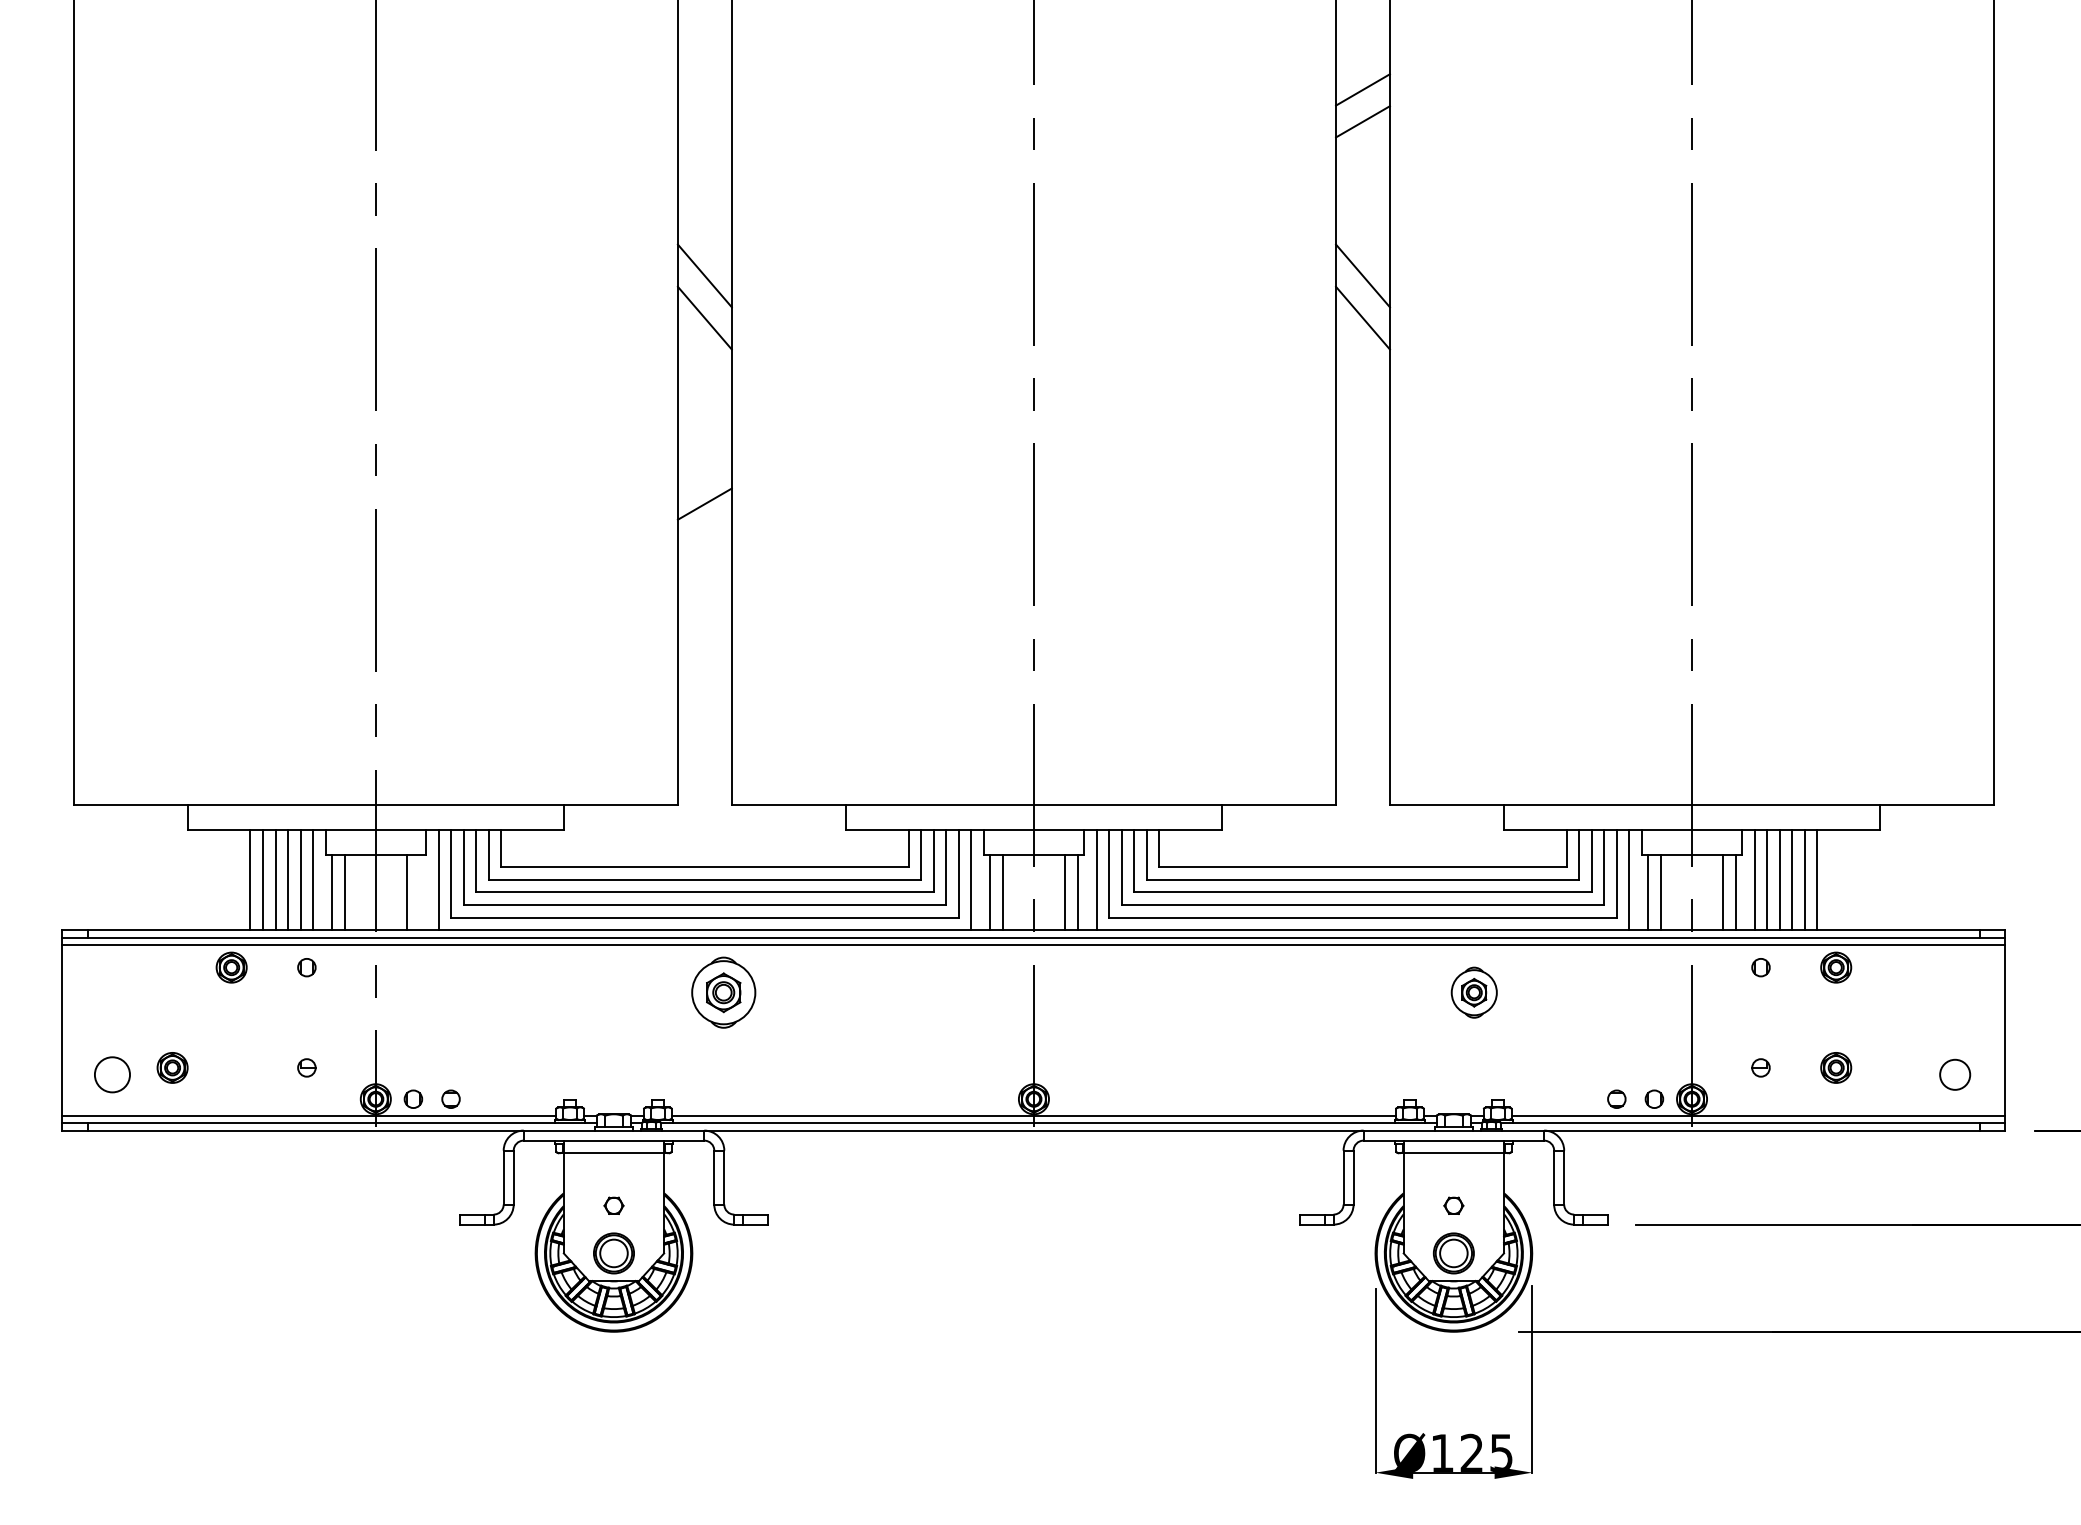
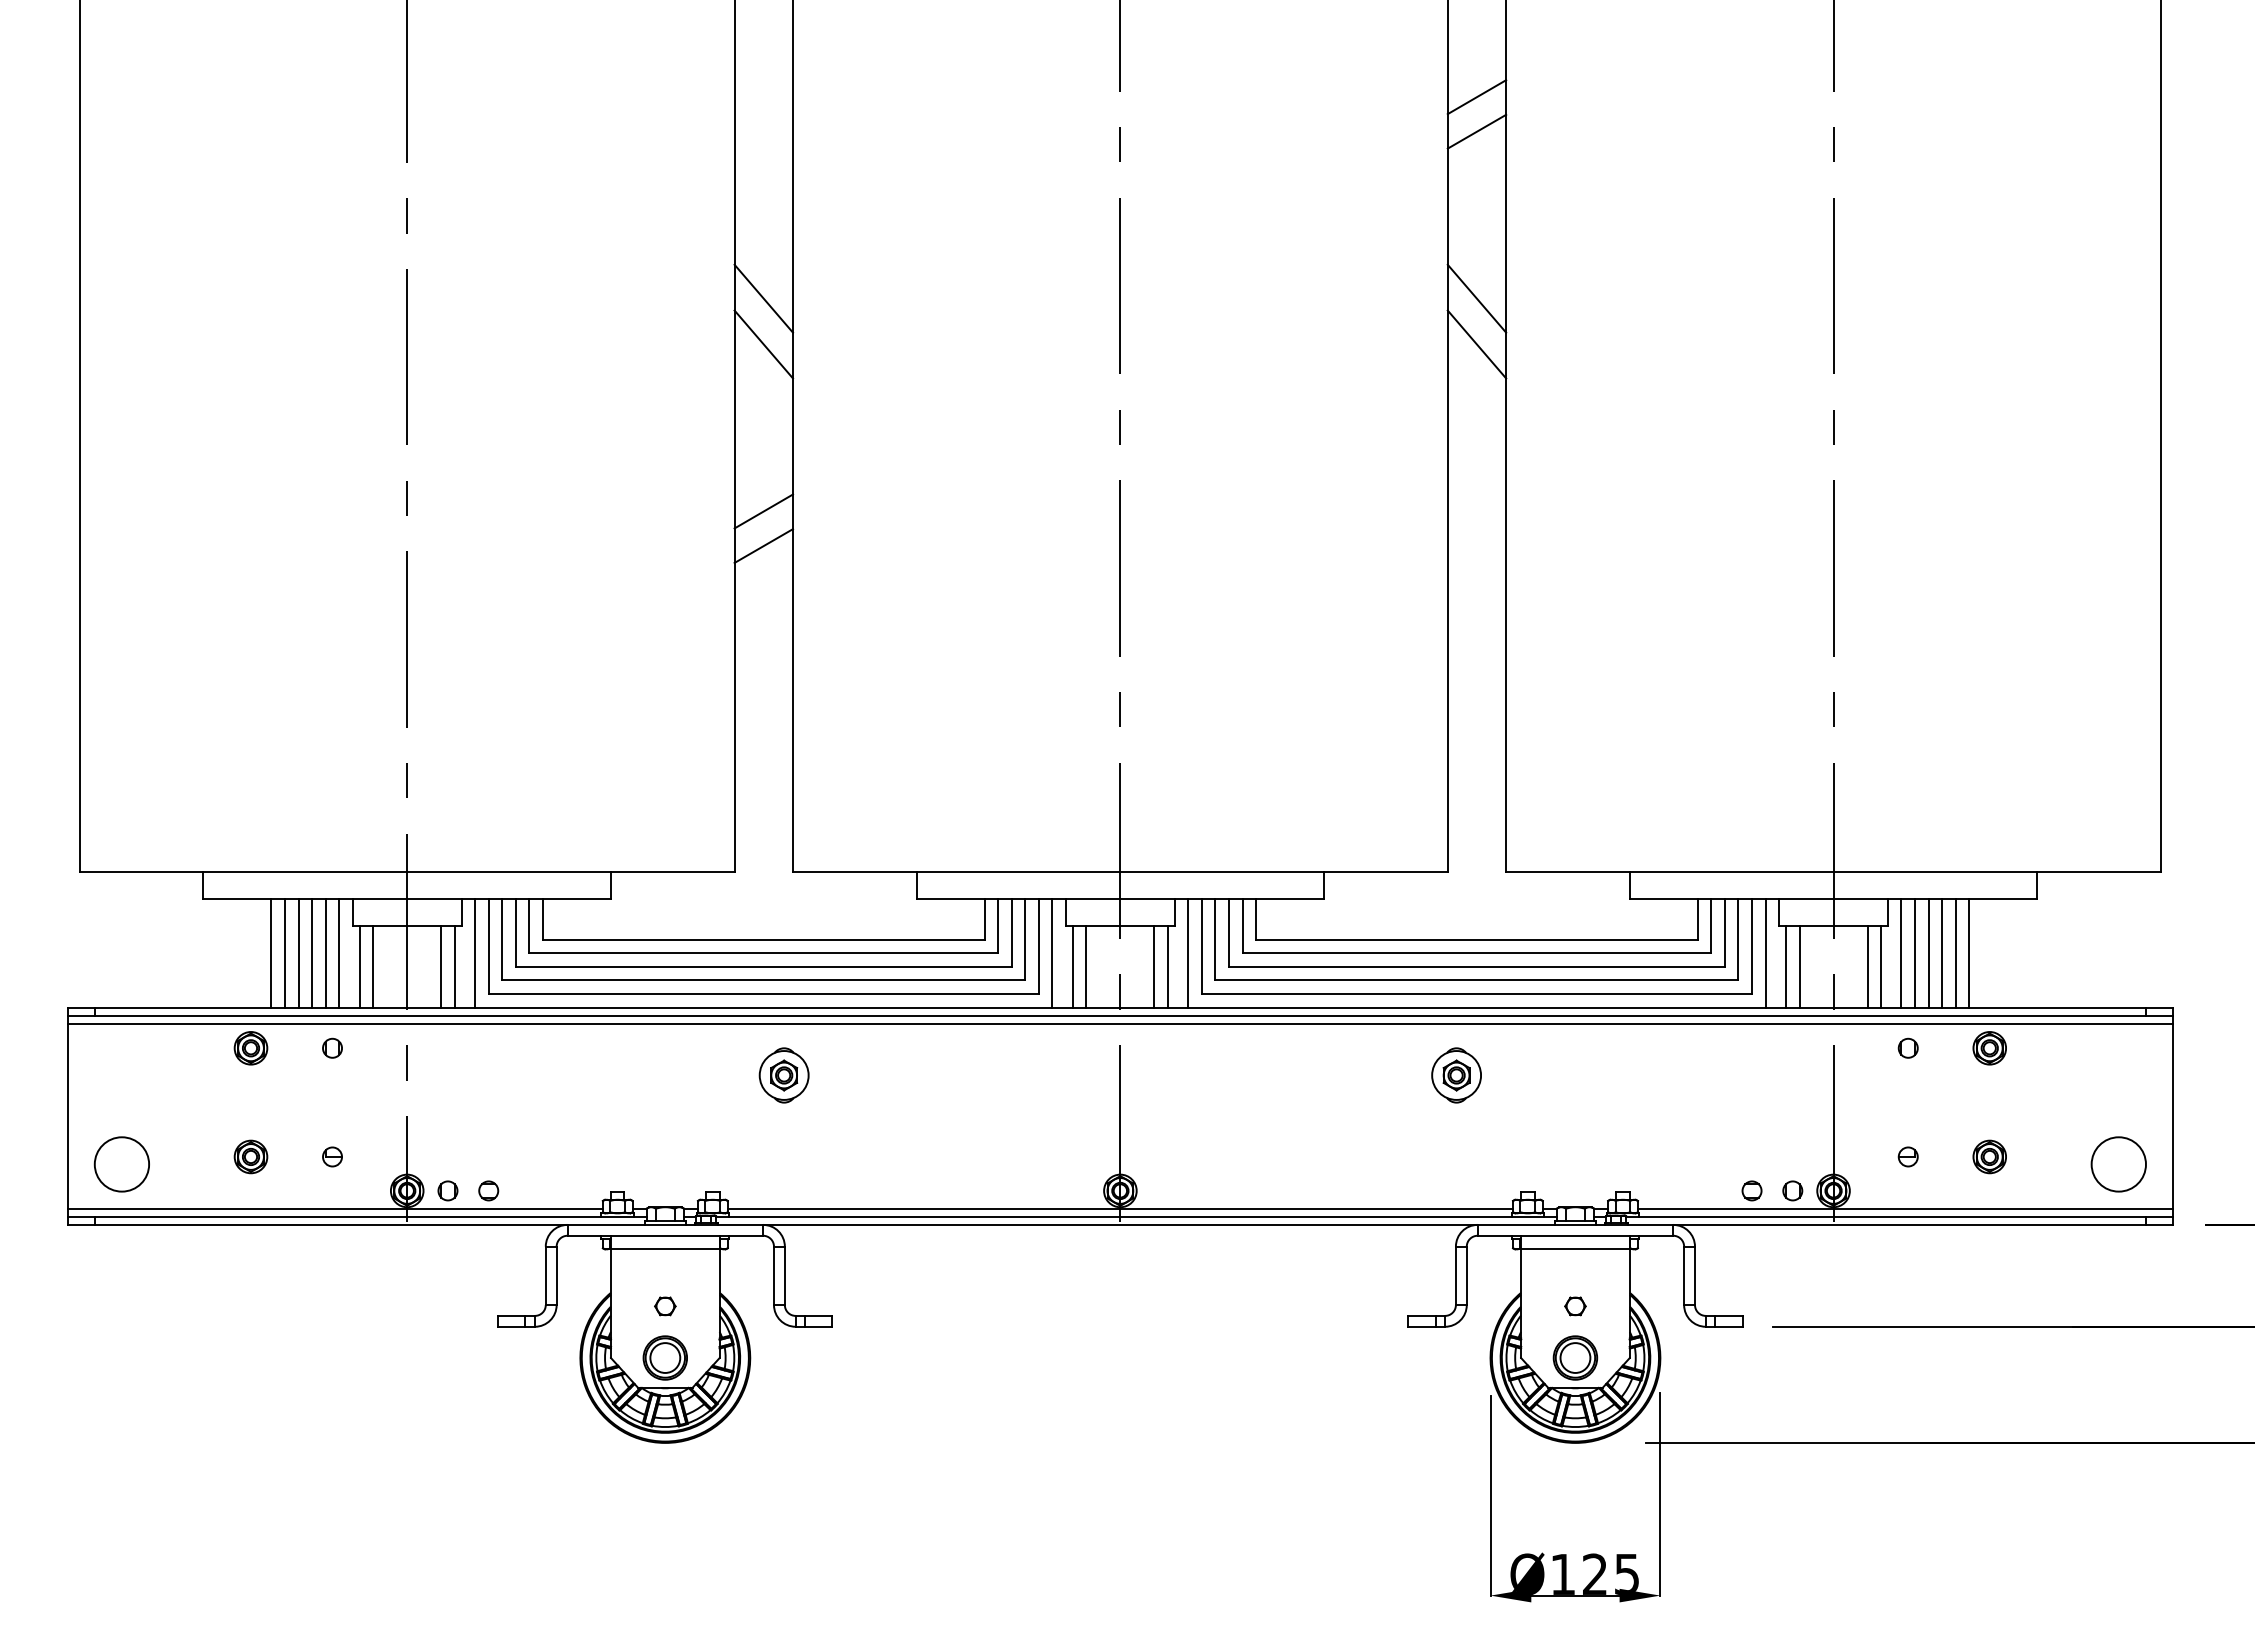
line: (704, 472) -> (763, 511), added
line: (419, 892) -> (454, 966), added
part: (723, 992) -> (783, 1075), size x0.71
part: (1474, 992) -> (1456, 1075), moved
part: (172, 1067) -> (250, 1156), moved
circle: (112, 1074) -> (121, 1164), size x1.43
circle: (1954, 1074) -> (2118, 1164), size x1.67

